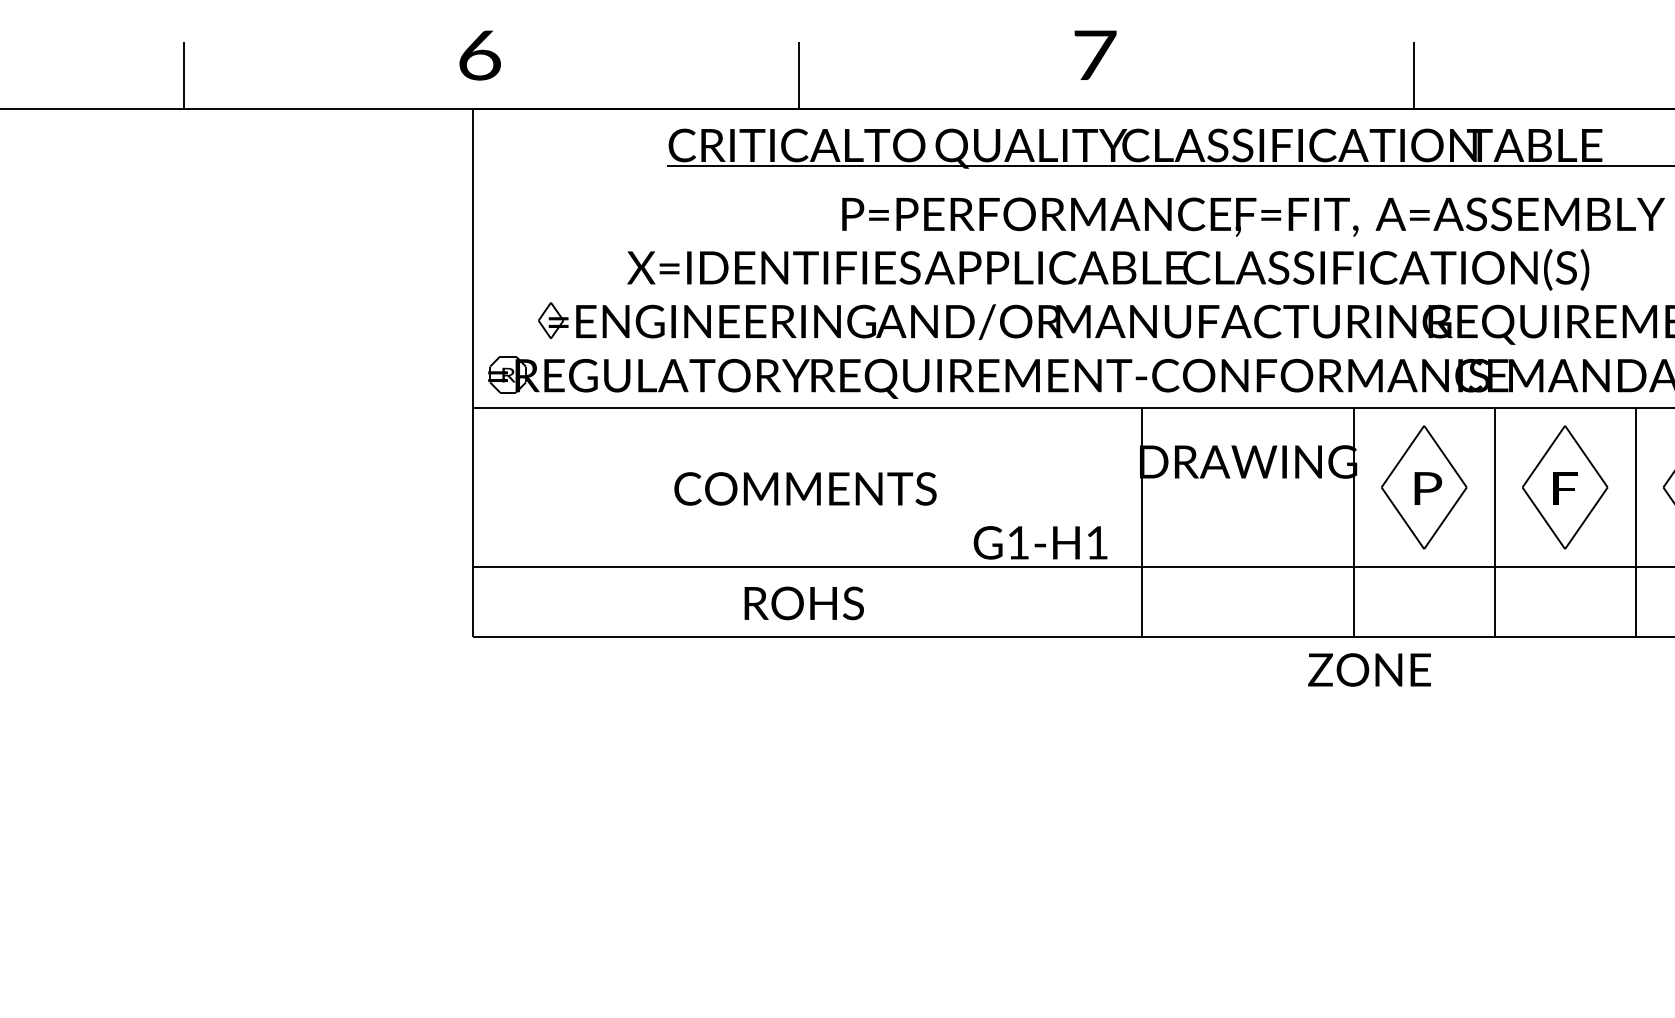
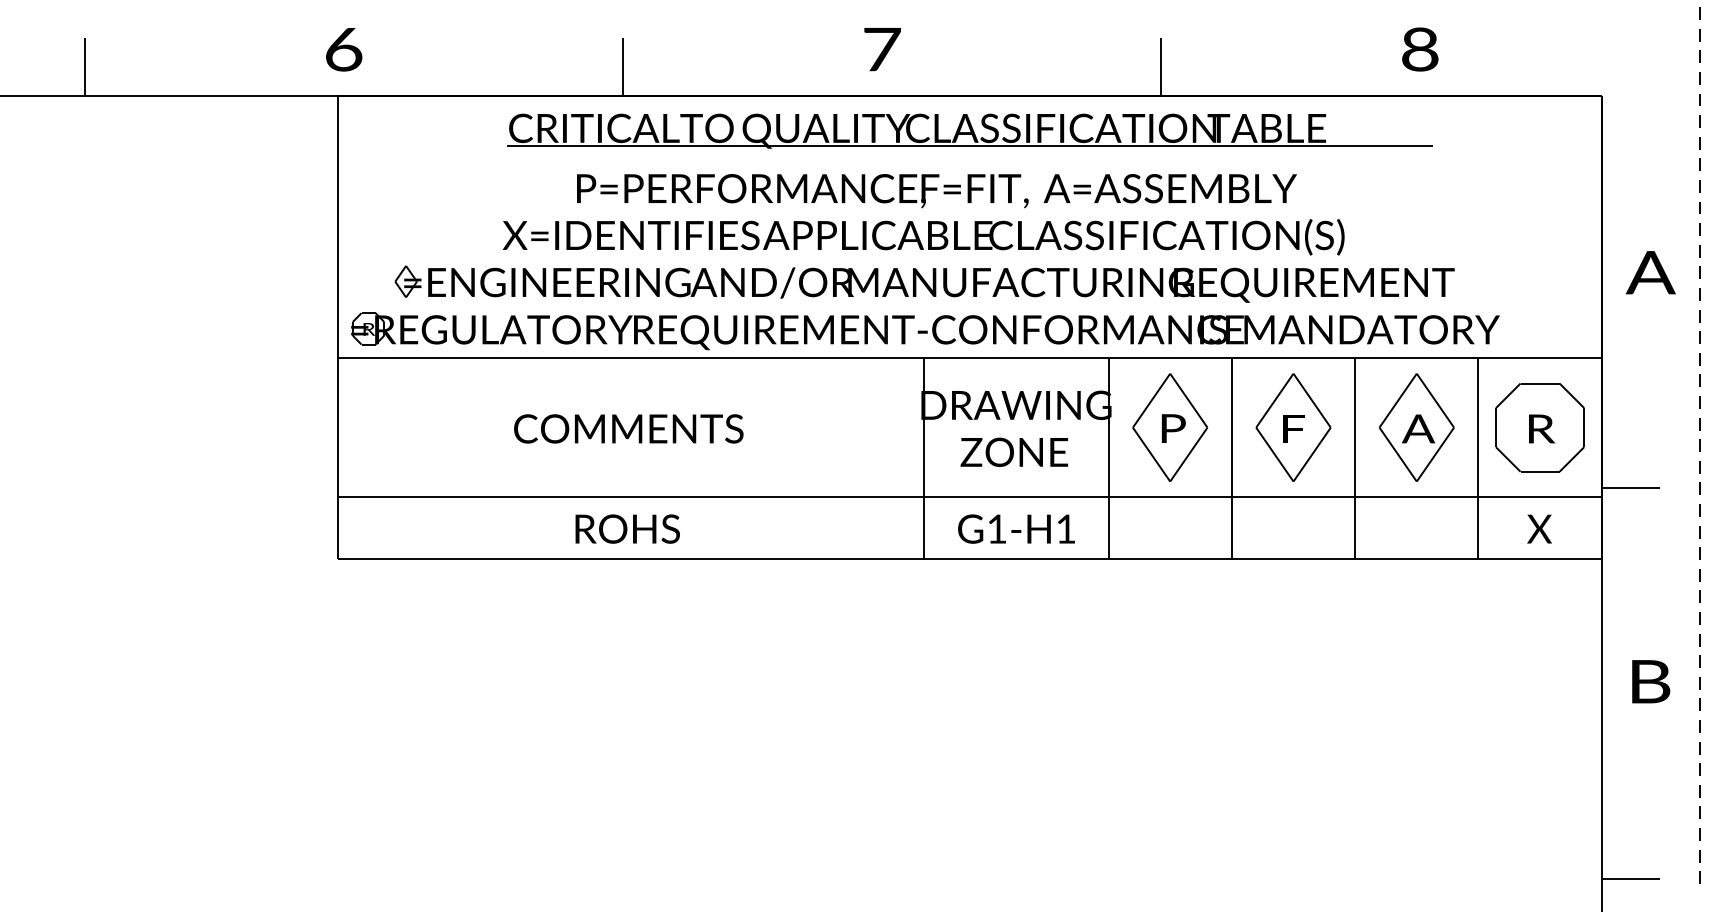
text: (1253, 217) -> (936, 191), moved
text: (1107, 270) -> (923, 237), moved
text: (1040, 542) -> (1016, 528), moved
text: (1369, 669) -> (1014, 451), moved

